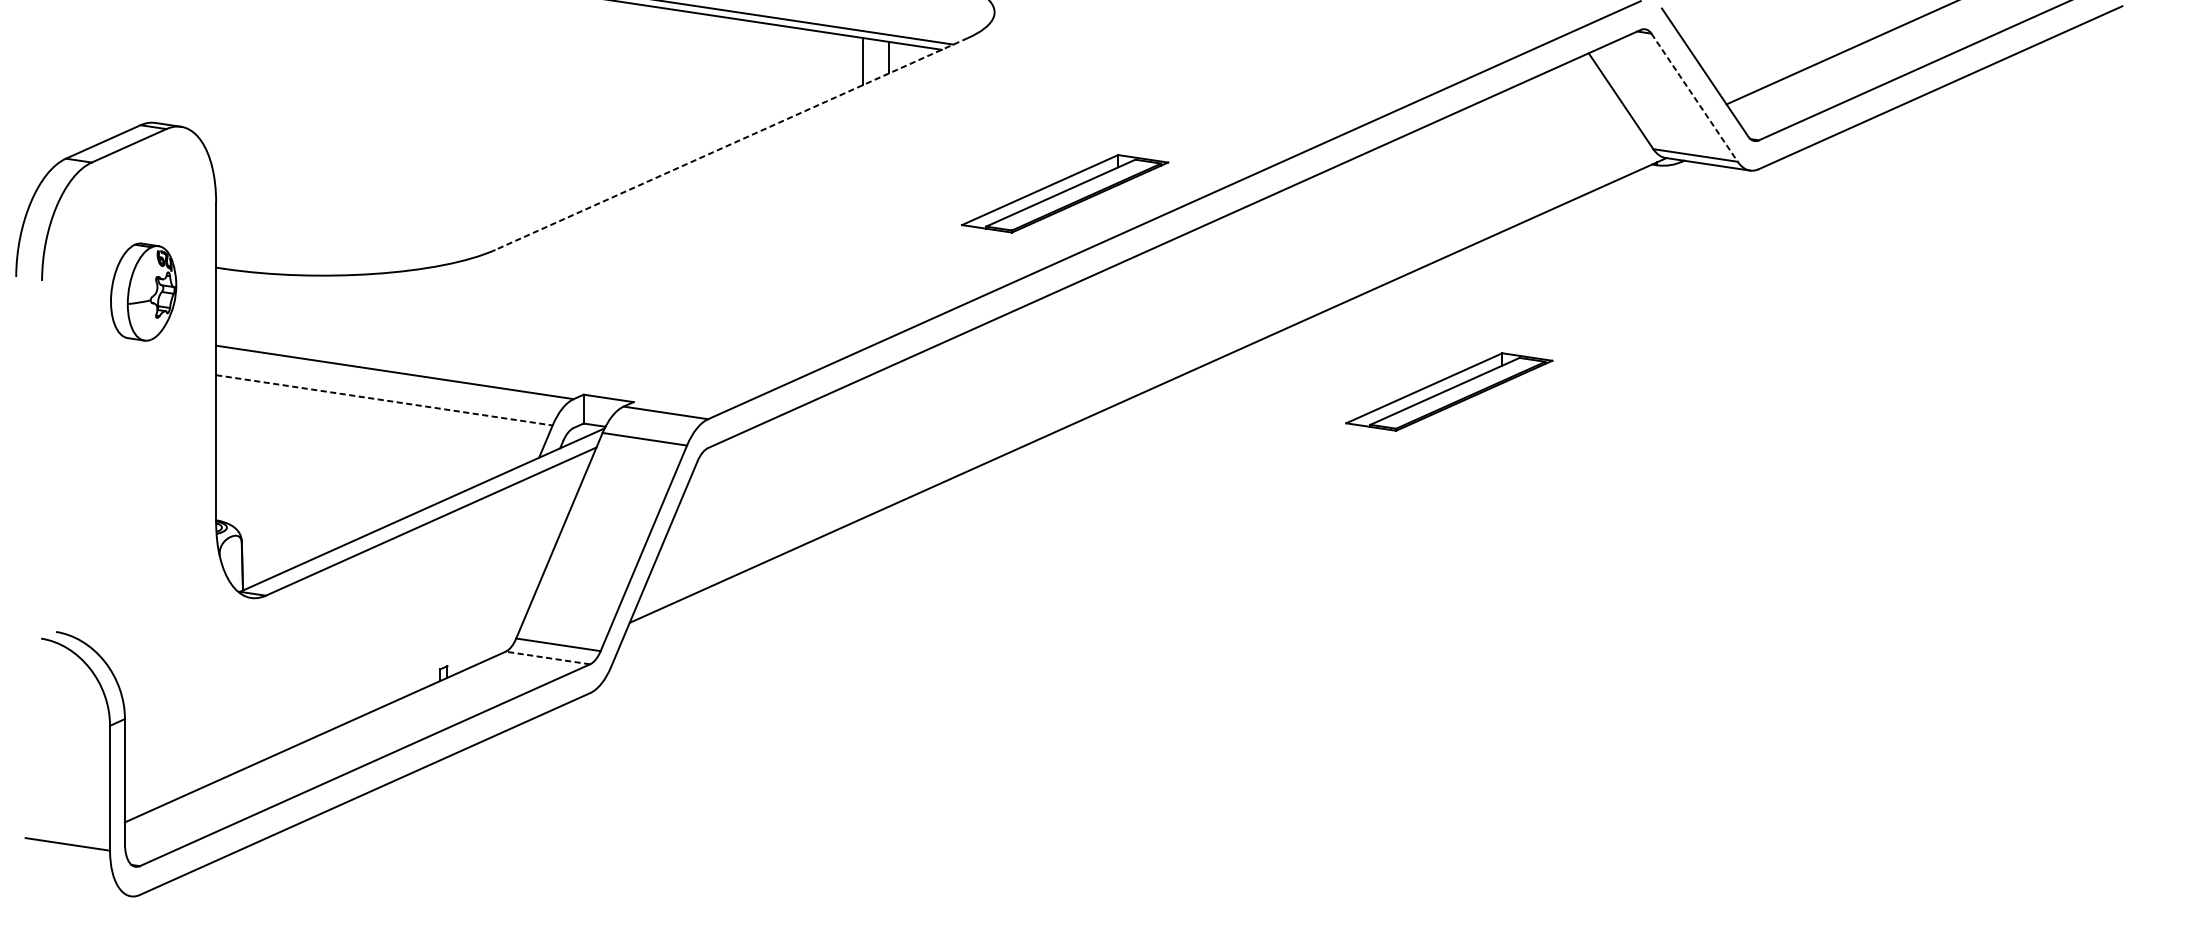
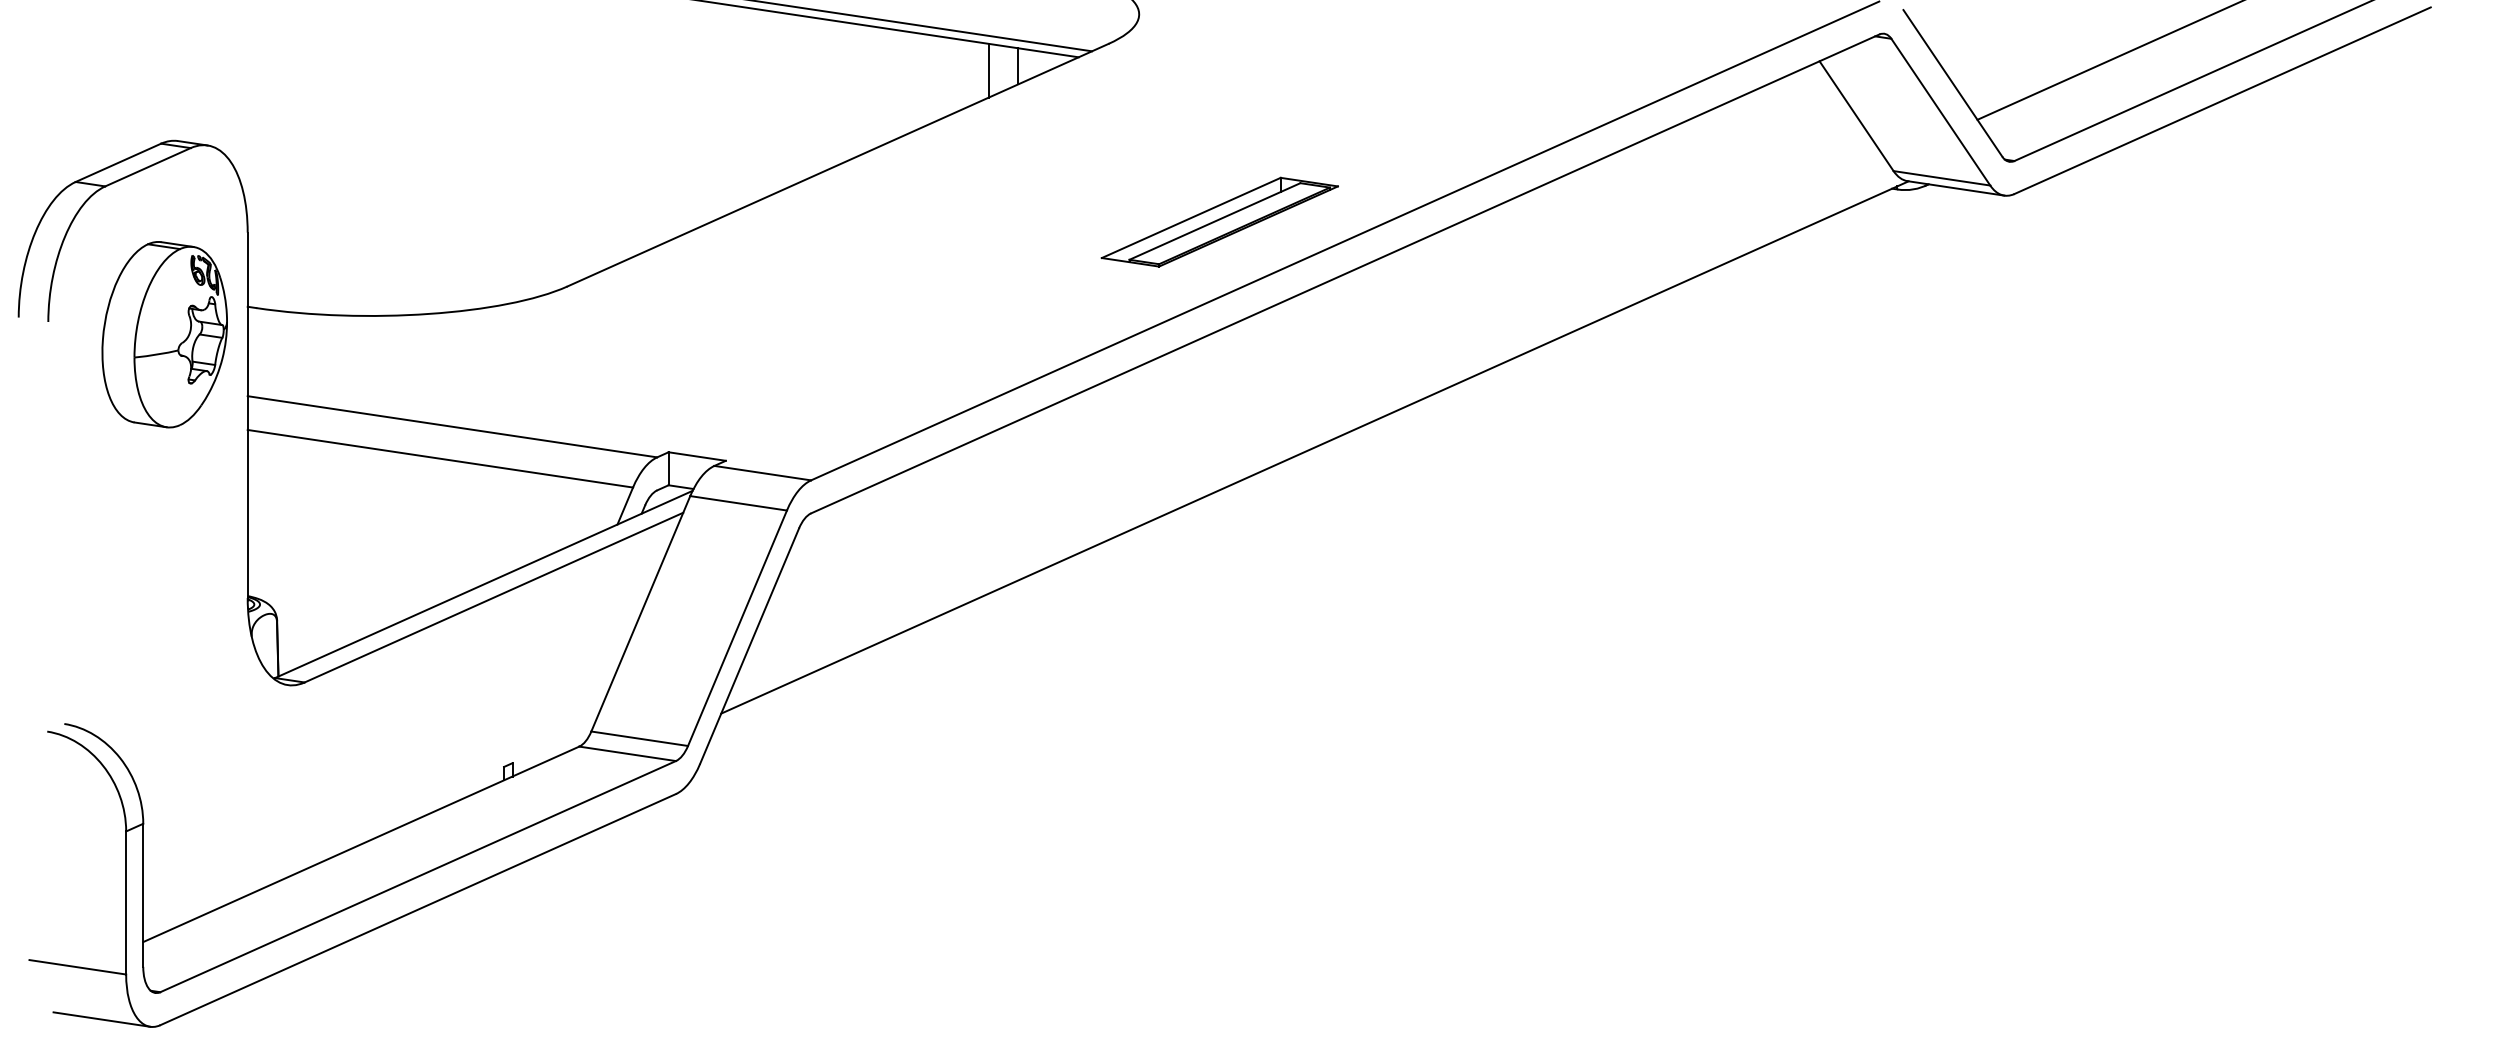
line: (1695, 98) -> (1941, 112), dashed -> solid
line: (732, 144) -> (838, 165), dashed -> solid
part: (143, 291) -> (164, 334), size x1.67
part: (1448, 391) -> (1659, 448), removed
line: (384, 400) -> (440, 458), dashed -> solid
line: (547, 657) -> (627, 753), dashed -> solid
line: (88, 889) -> (101, 1019), added

